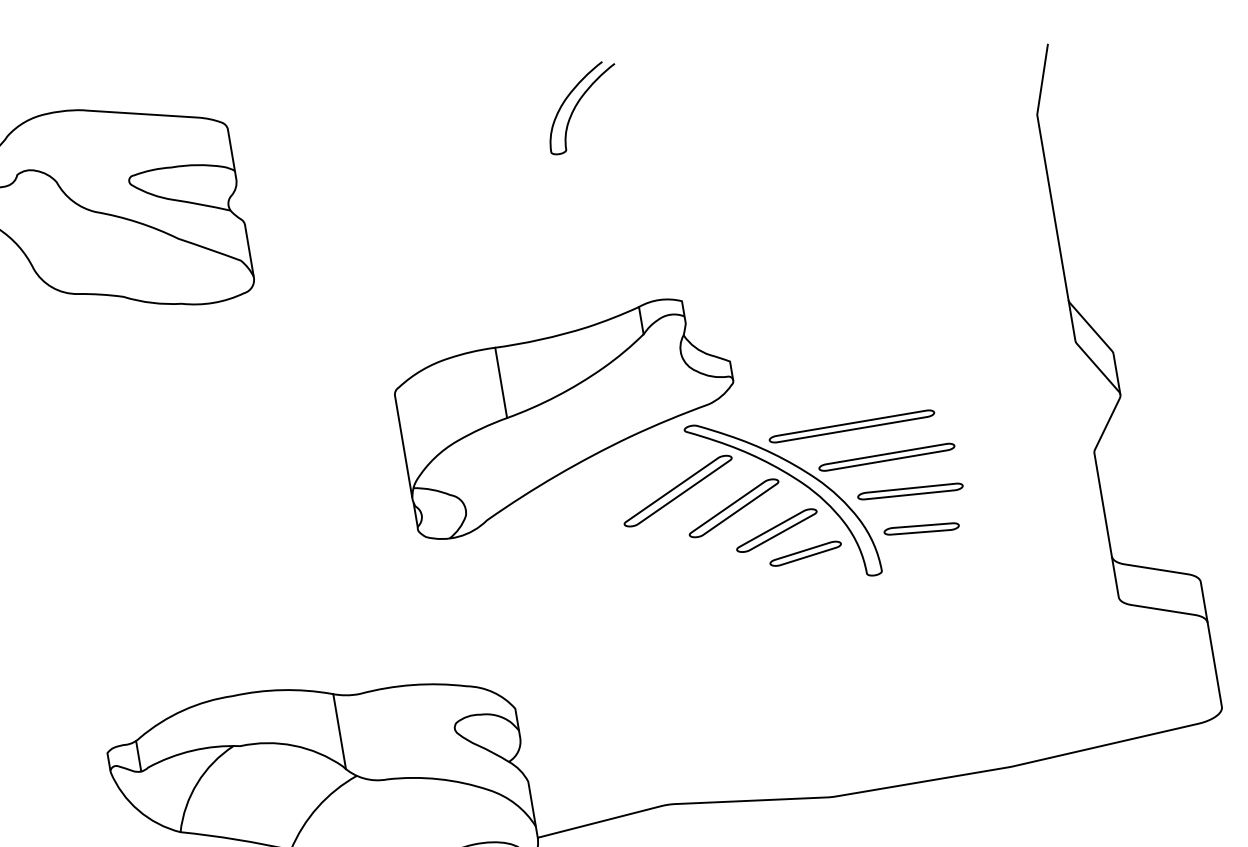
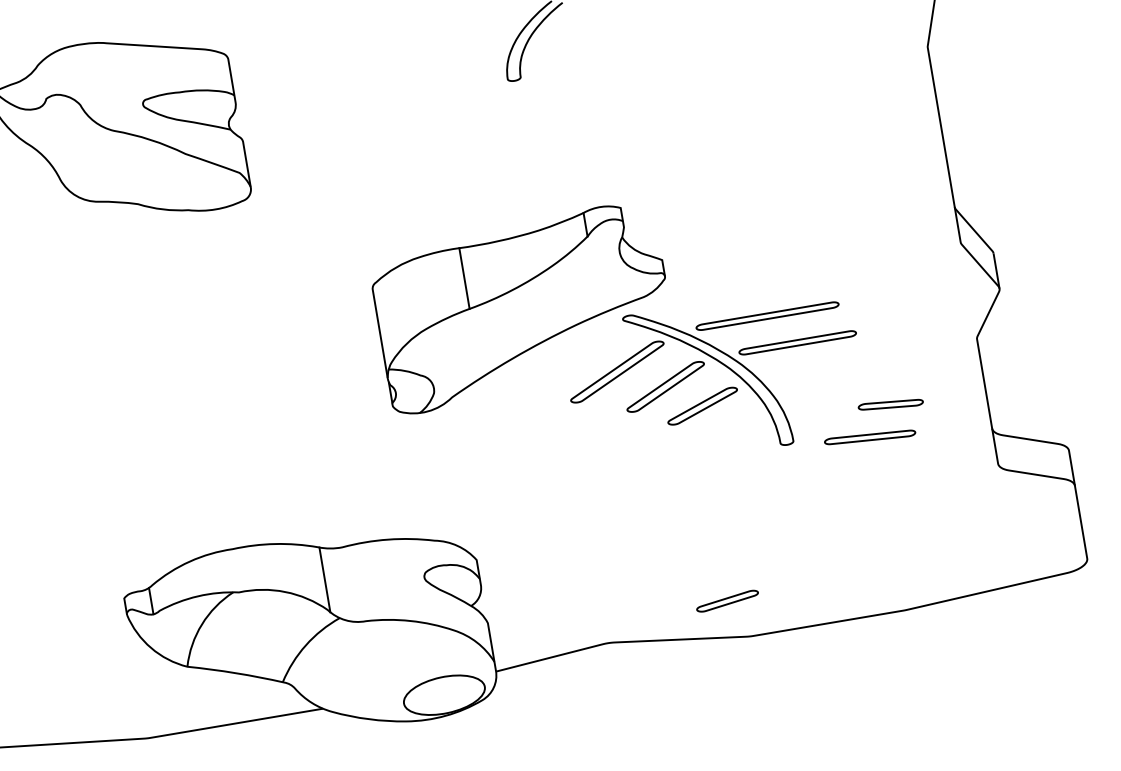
part: (910, 491) -> (870, 437), moved
part: (921, 528) -> (890, 404), moved
part: (805, 552) -> (727, 600), moved

